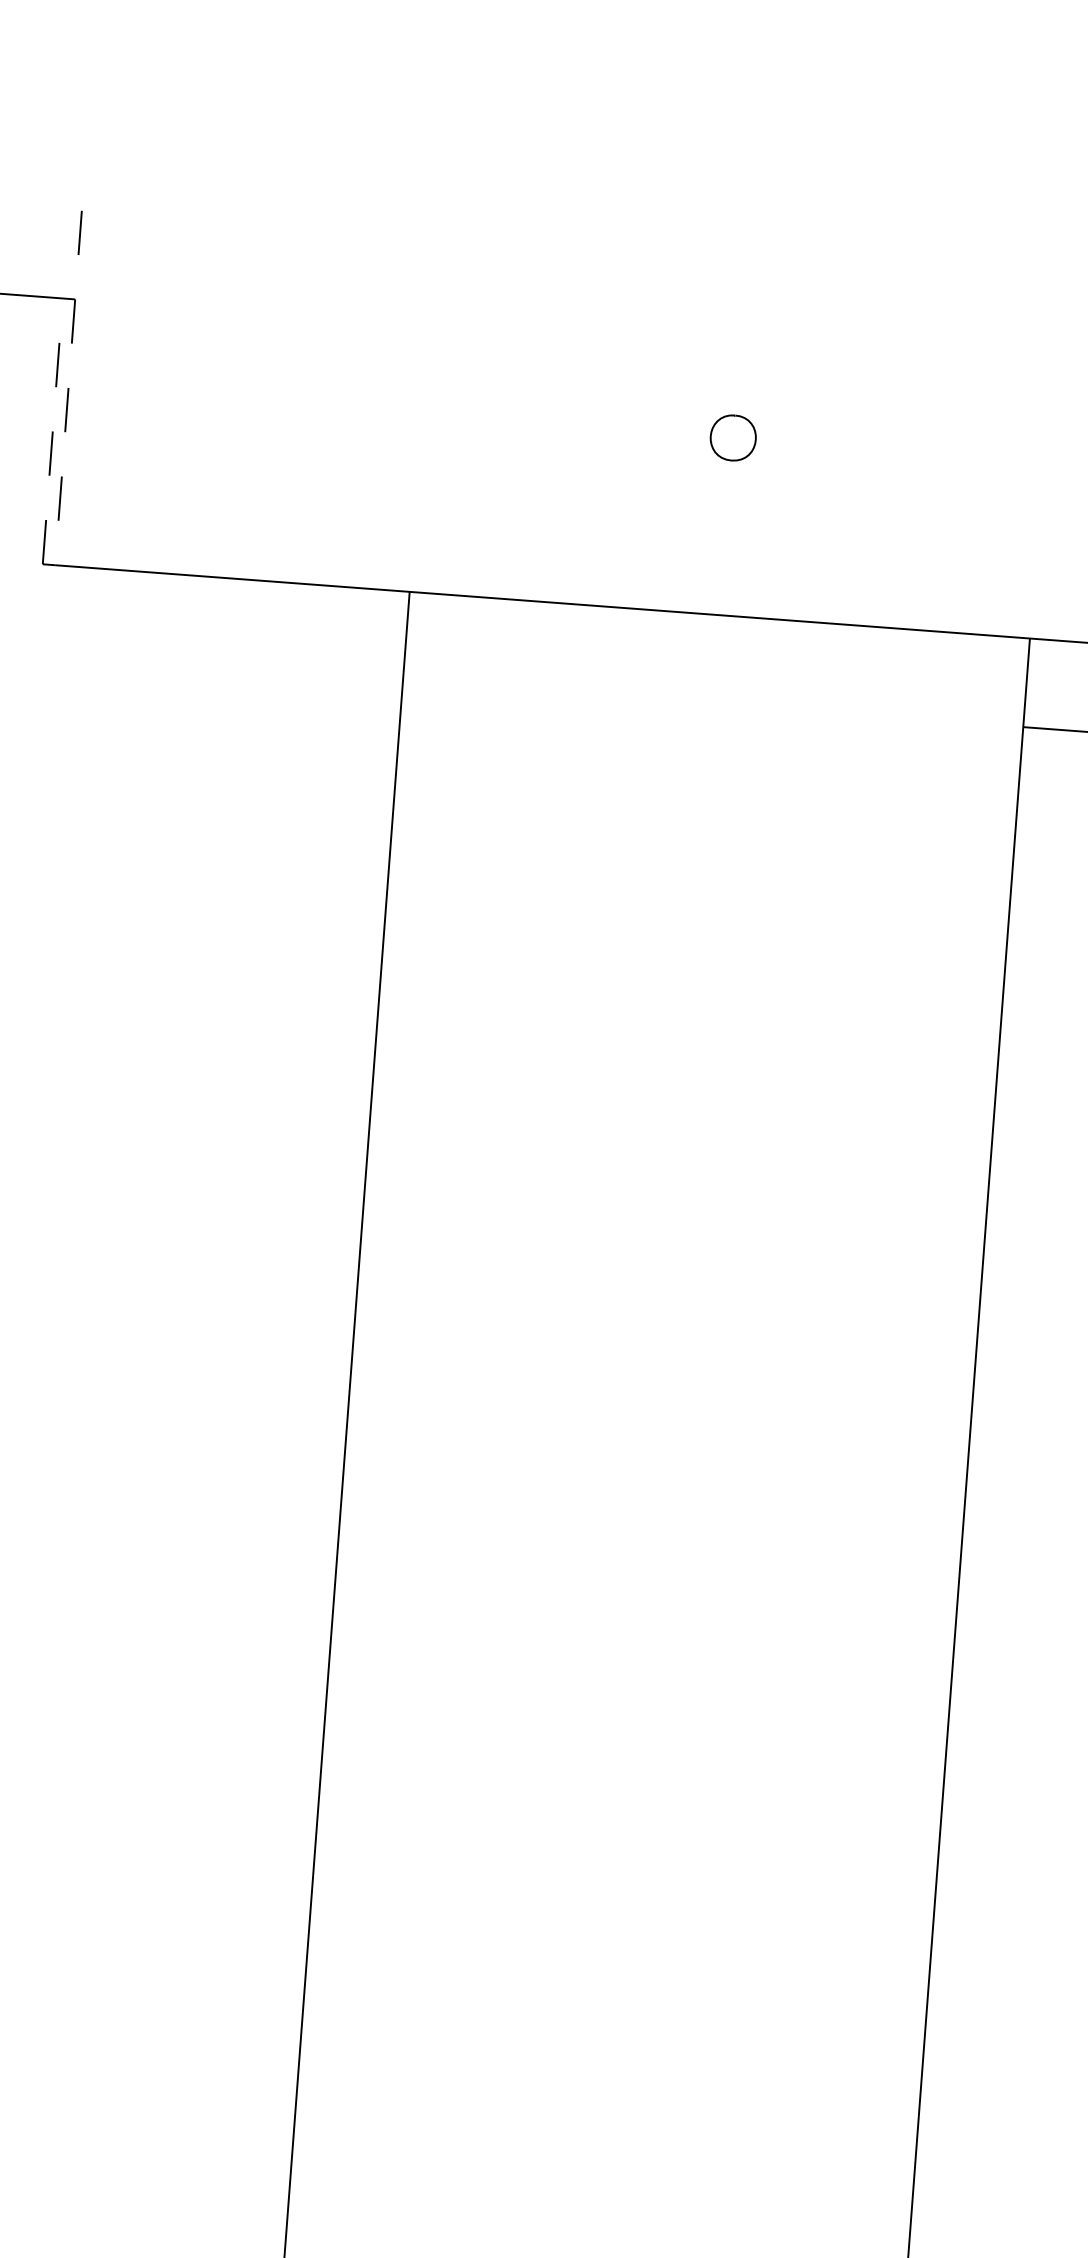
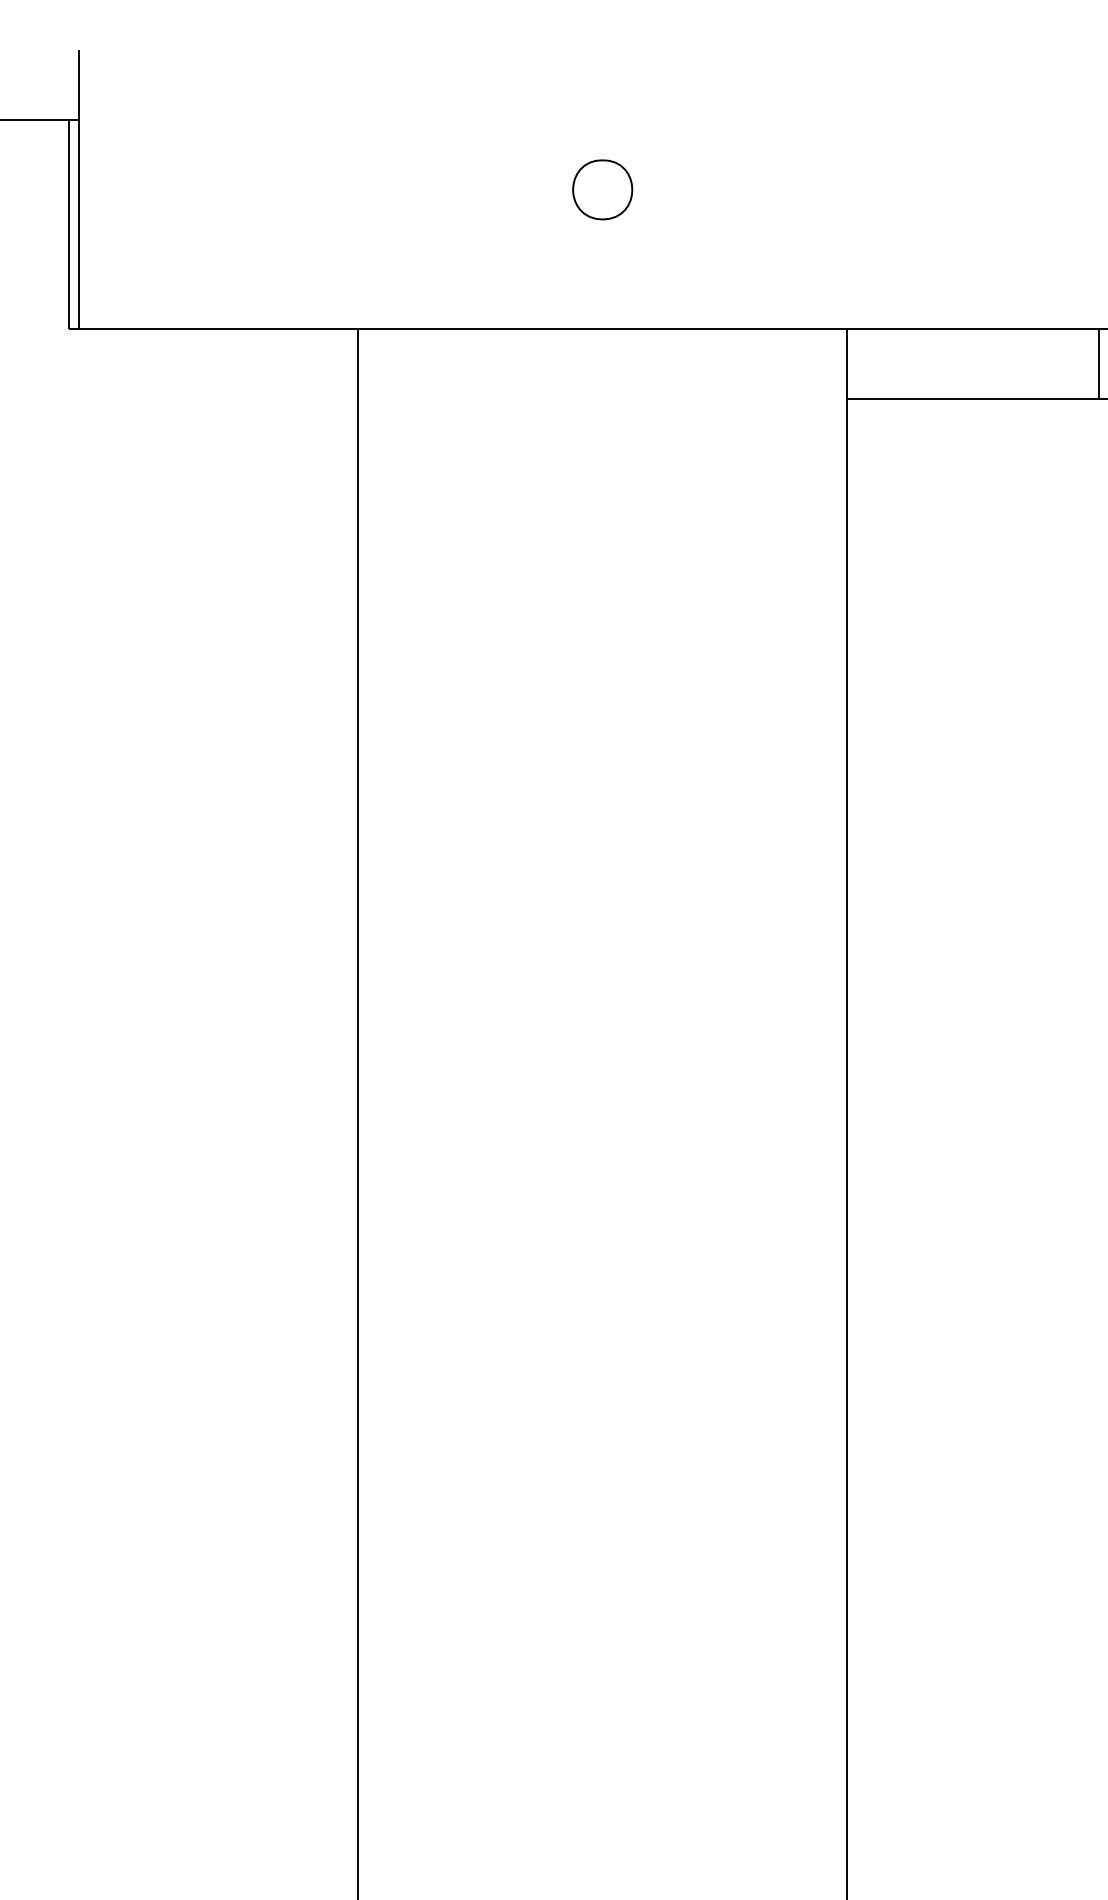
line: (68, 387) -> (79, 189), dashed -> solid
line: (52, 431) -> (69, 224), dashed -> solid
part: (732, 437) -> (602, 189), size x1.67

